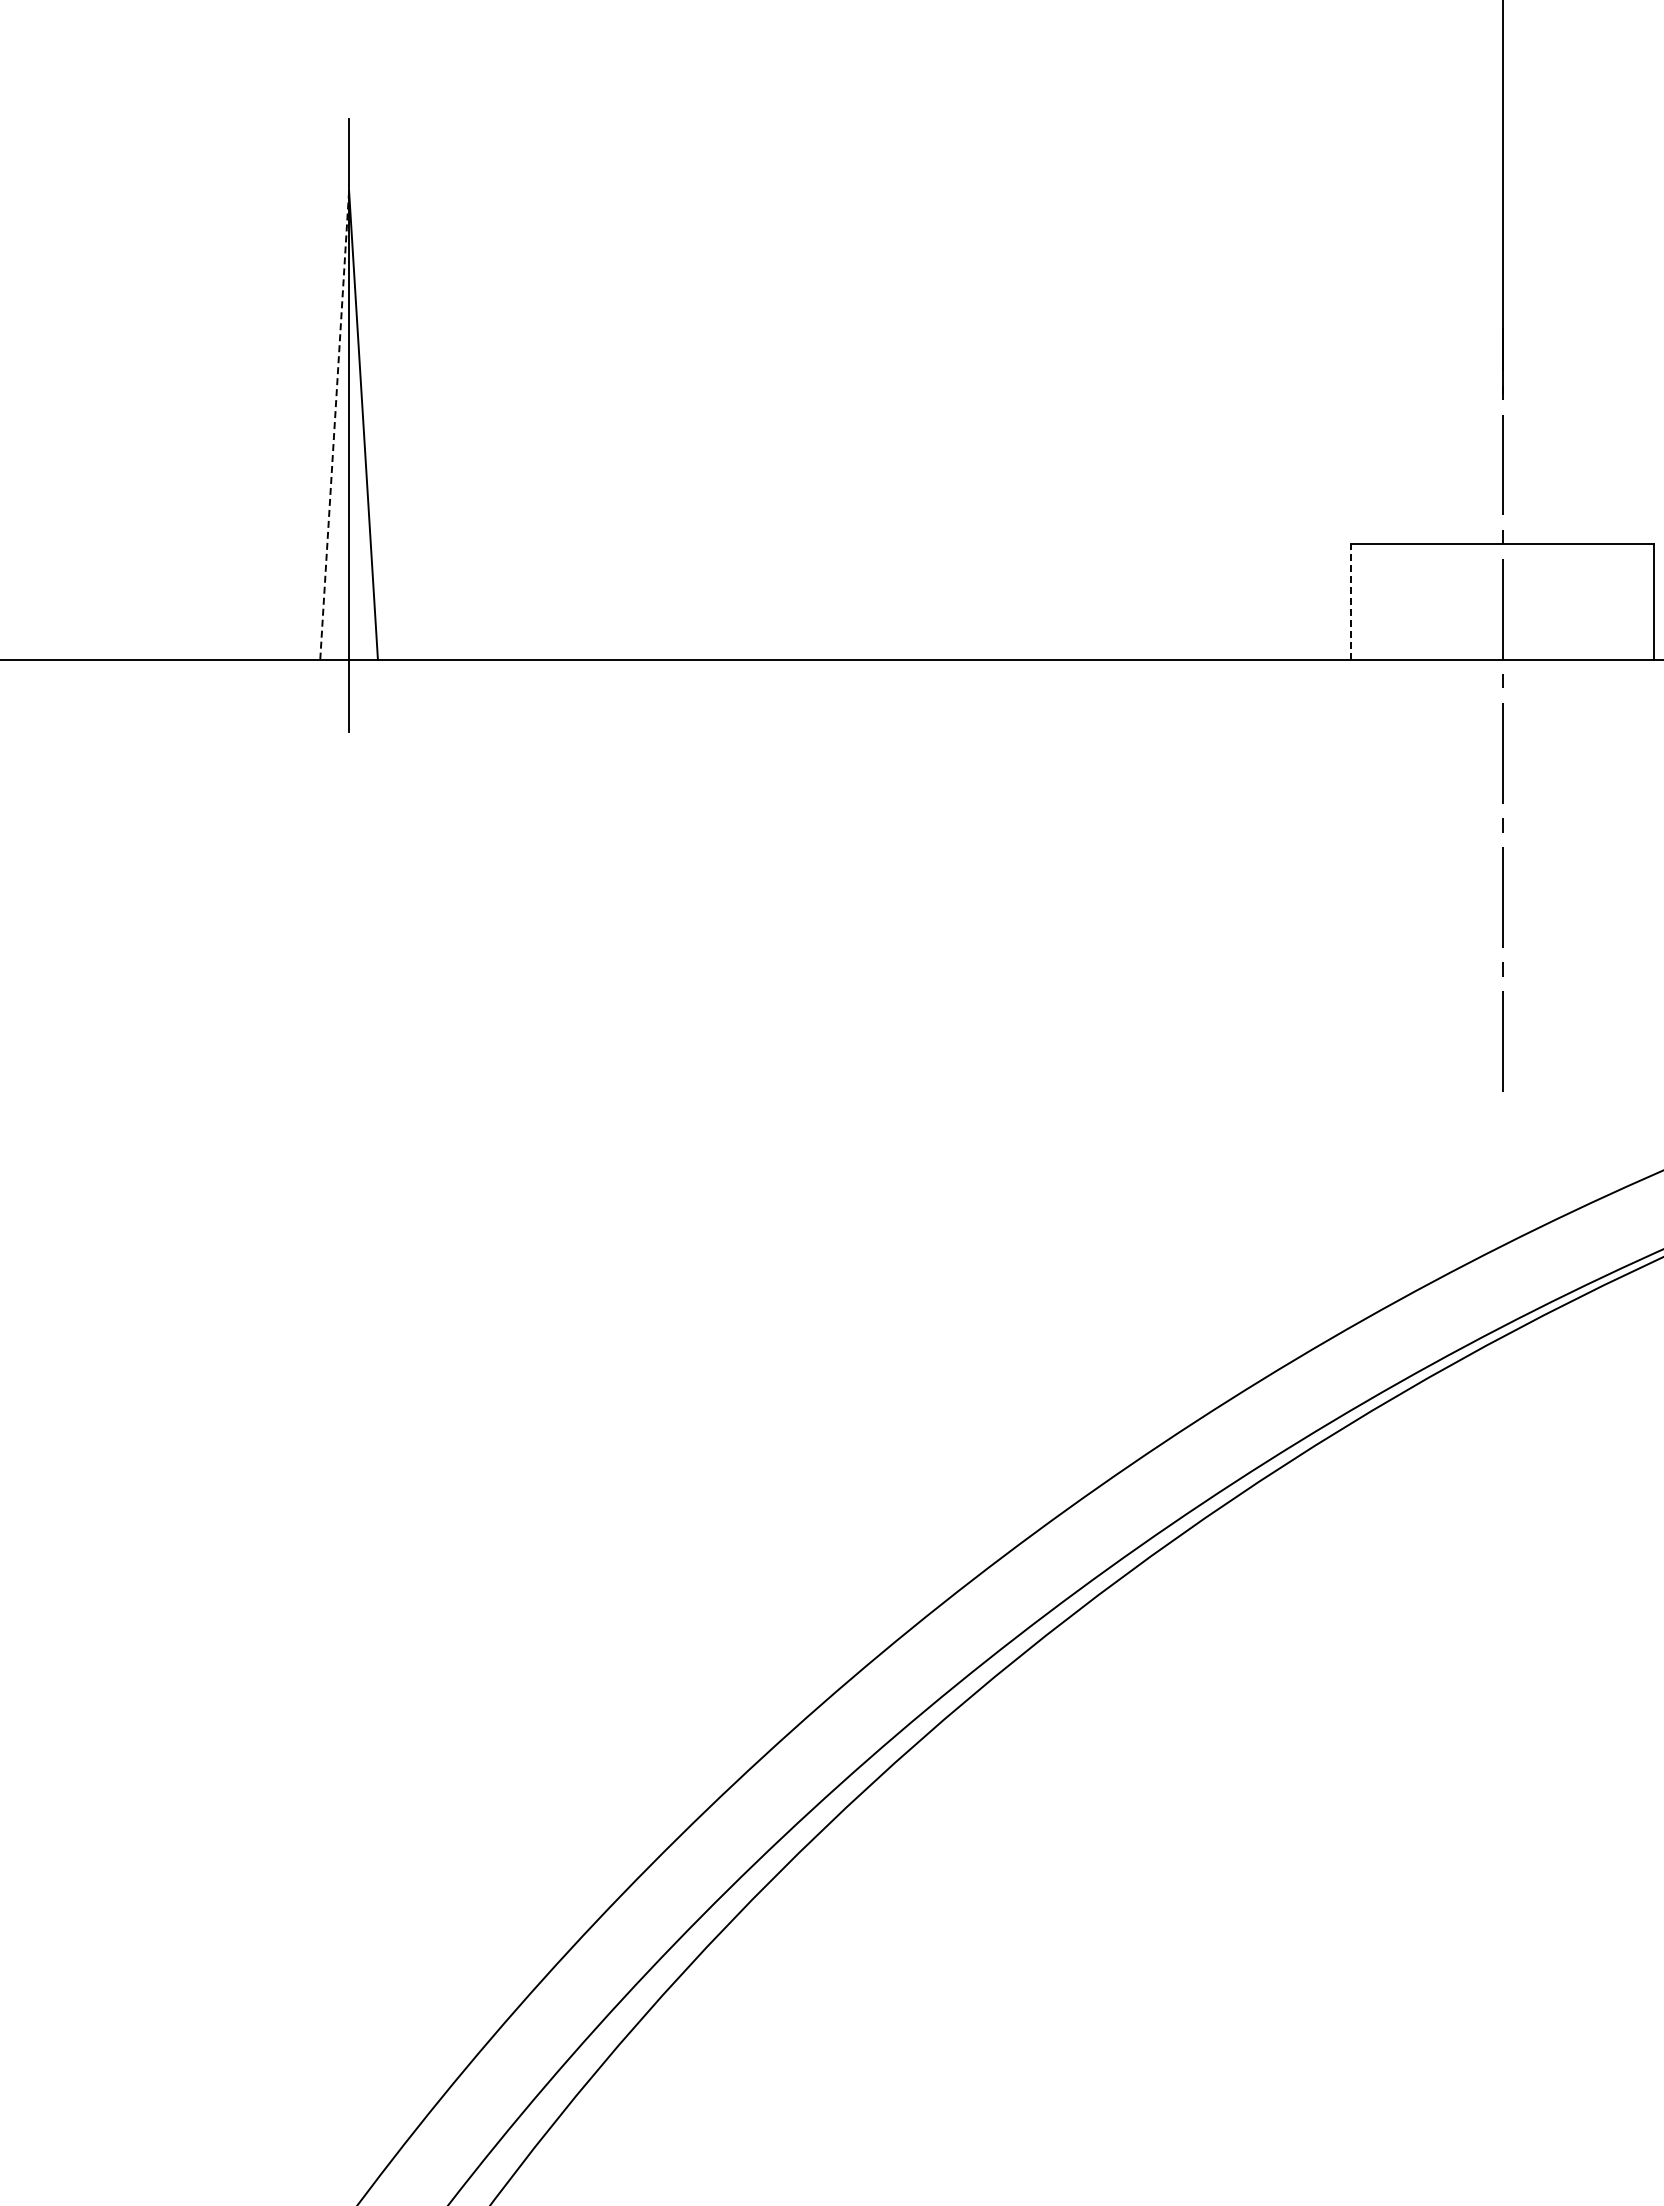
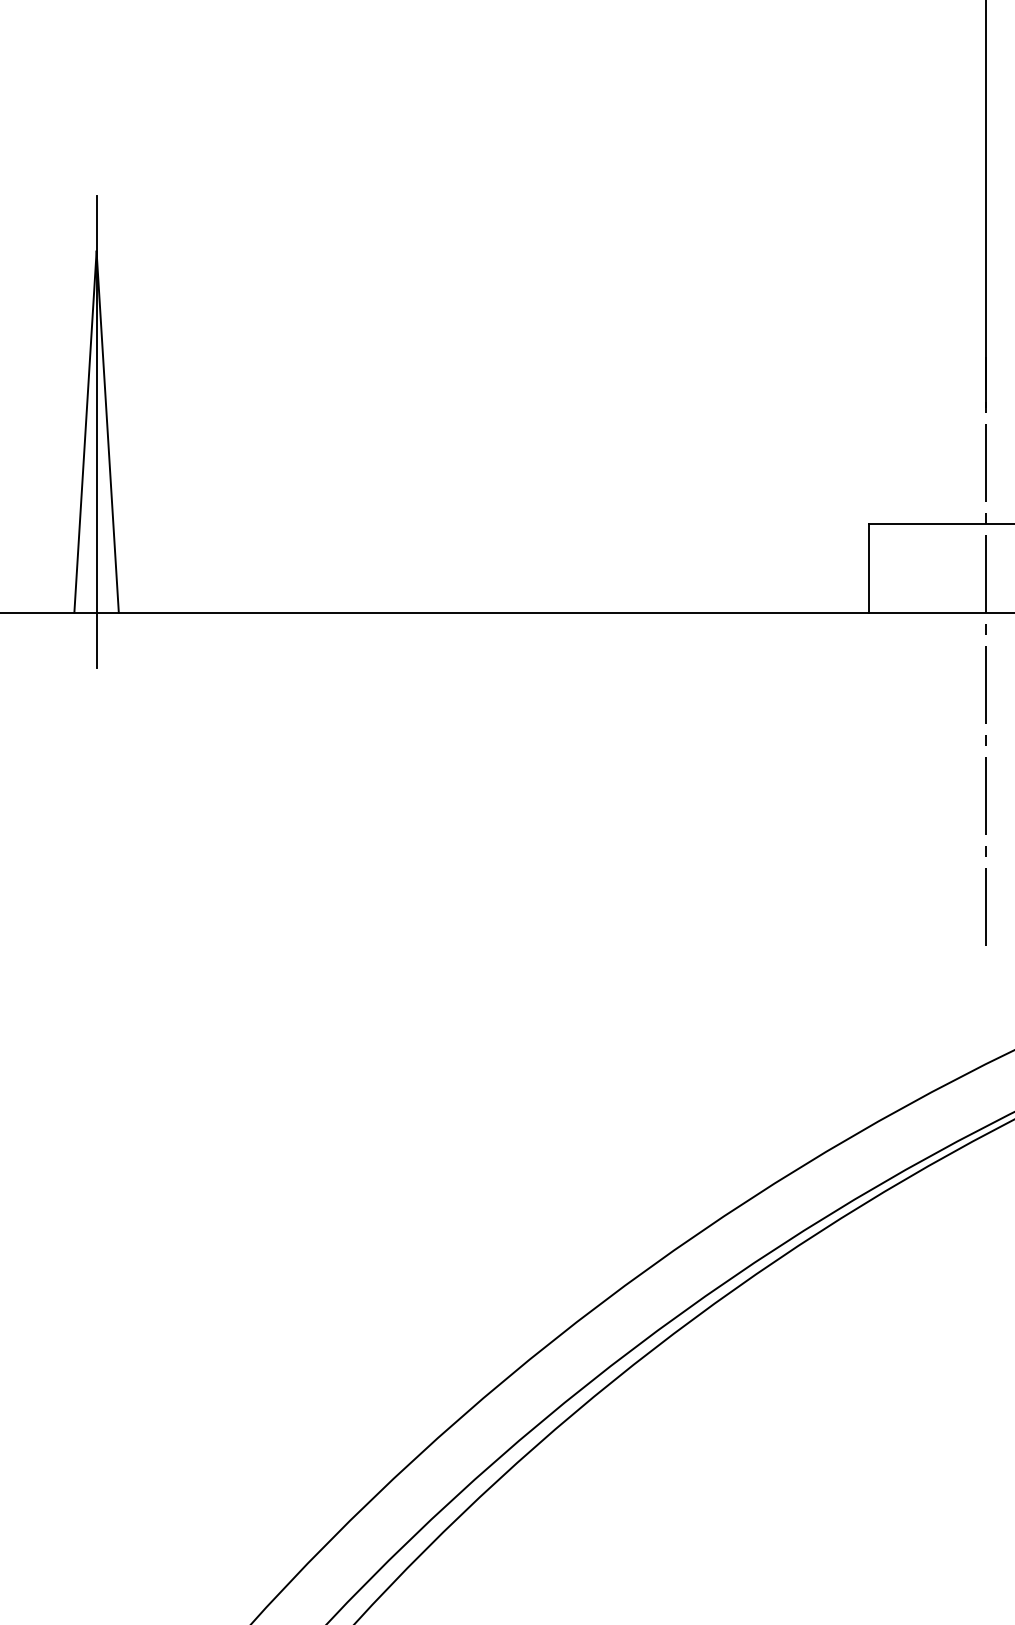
line: (334, 425) -> (85, 432), dashed -> solid
line: (1351, 601) -> (869, 567), dashed -> solid

